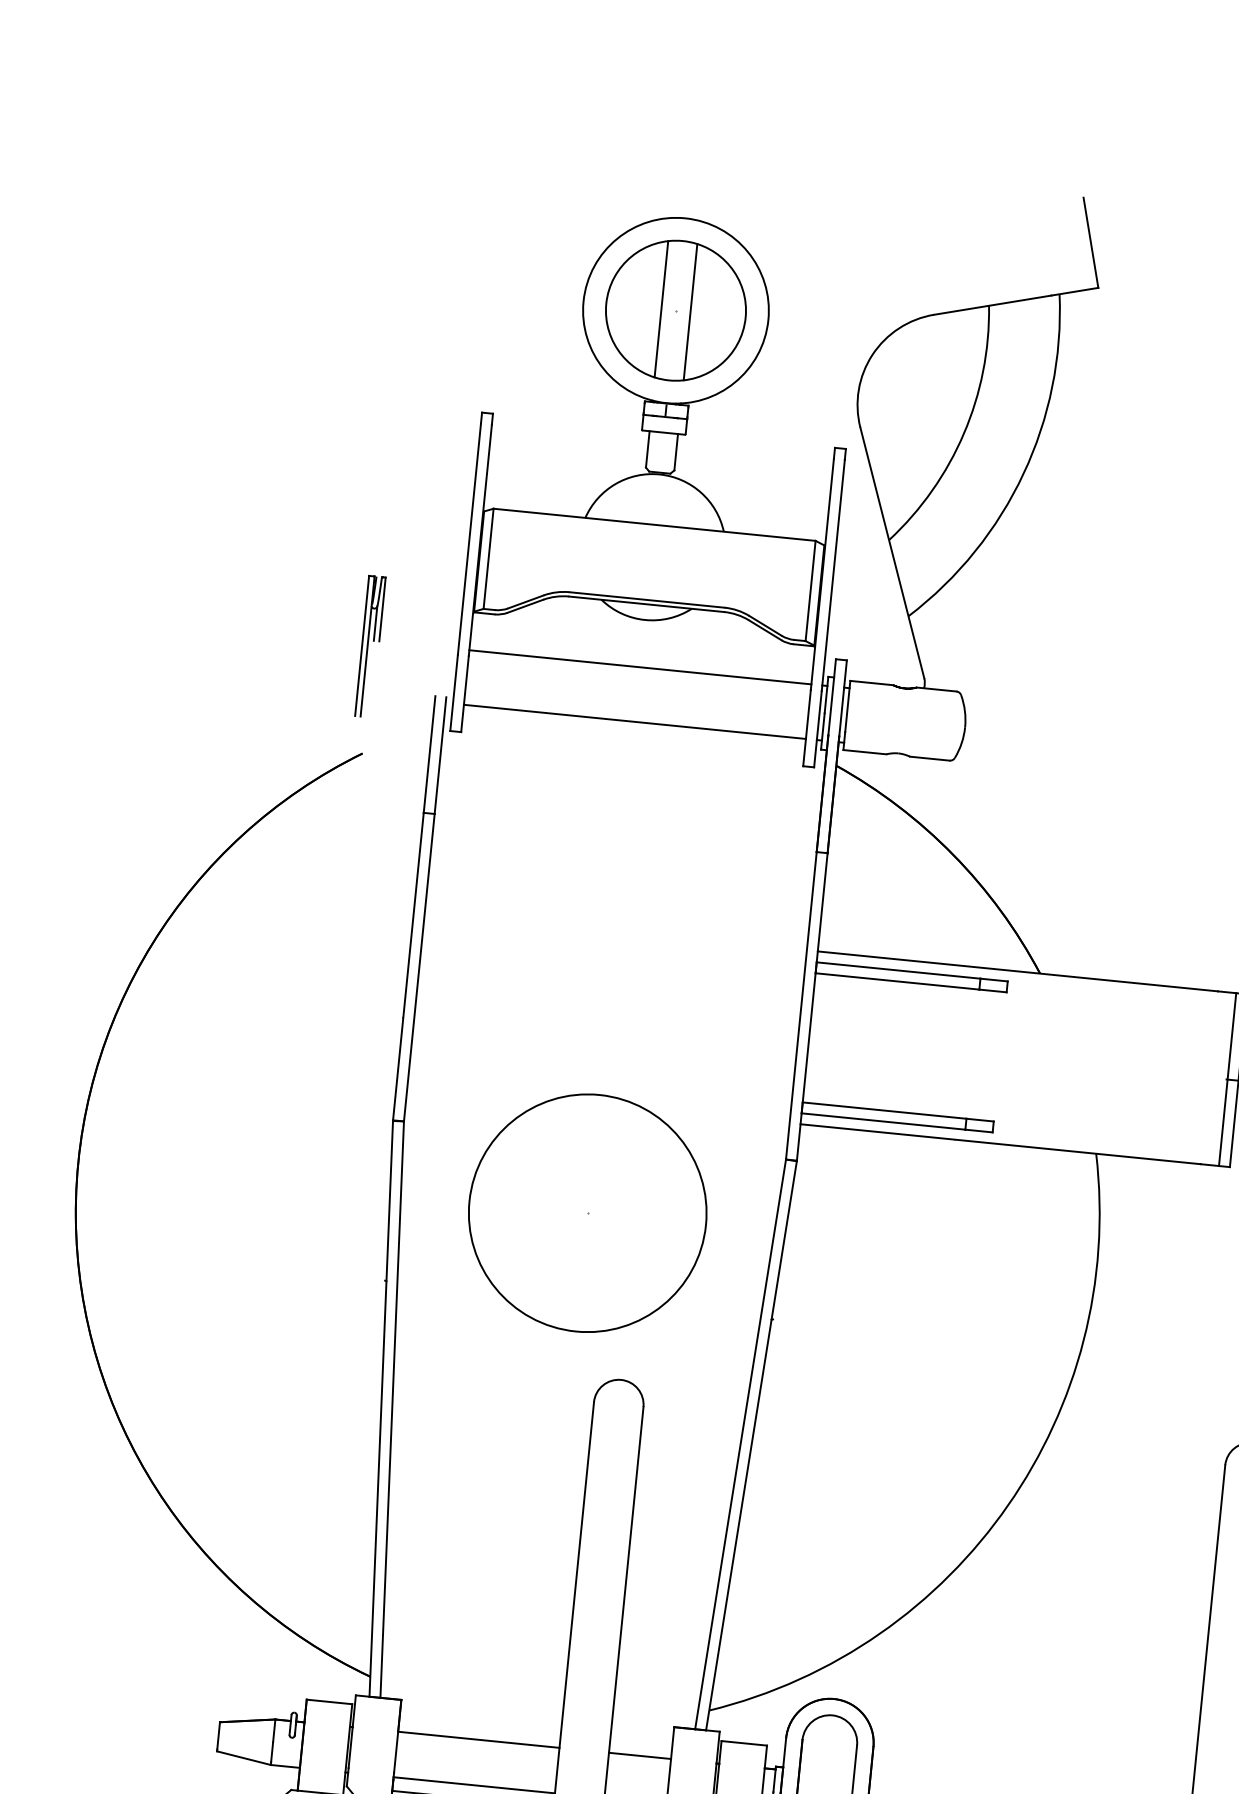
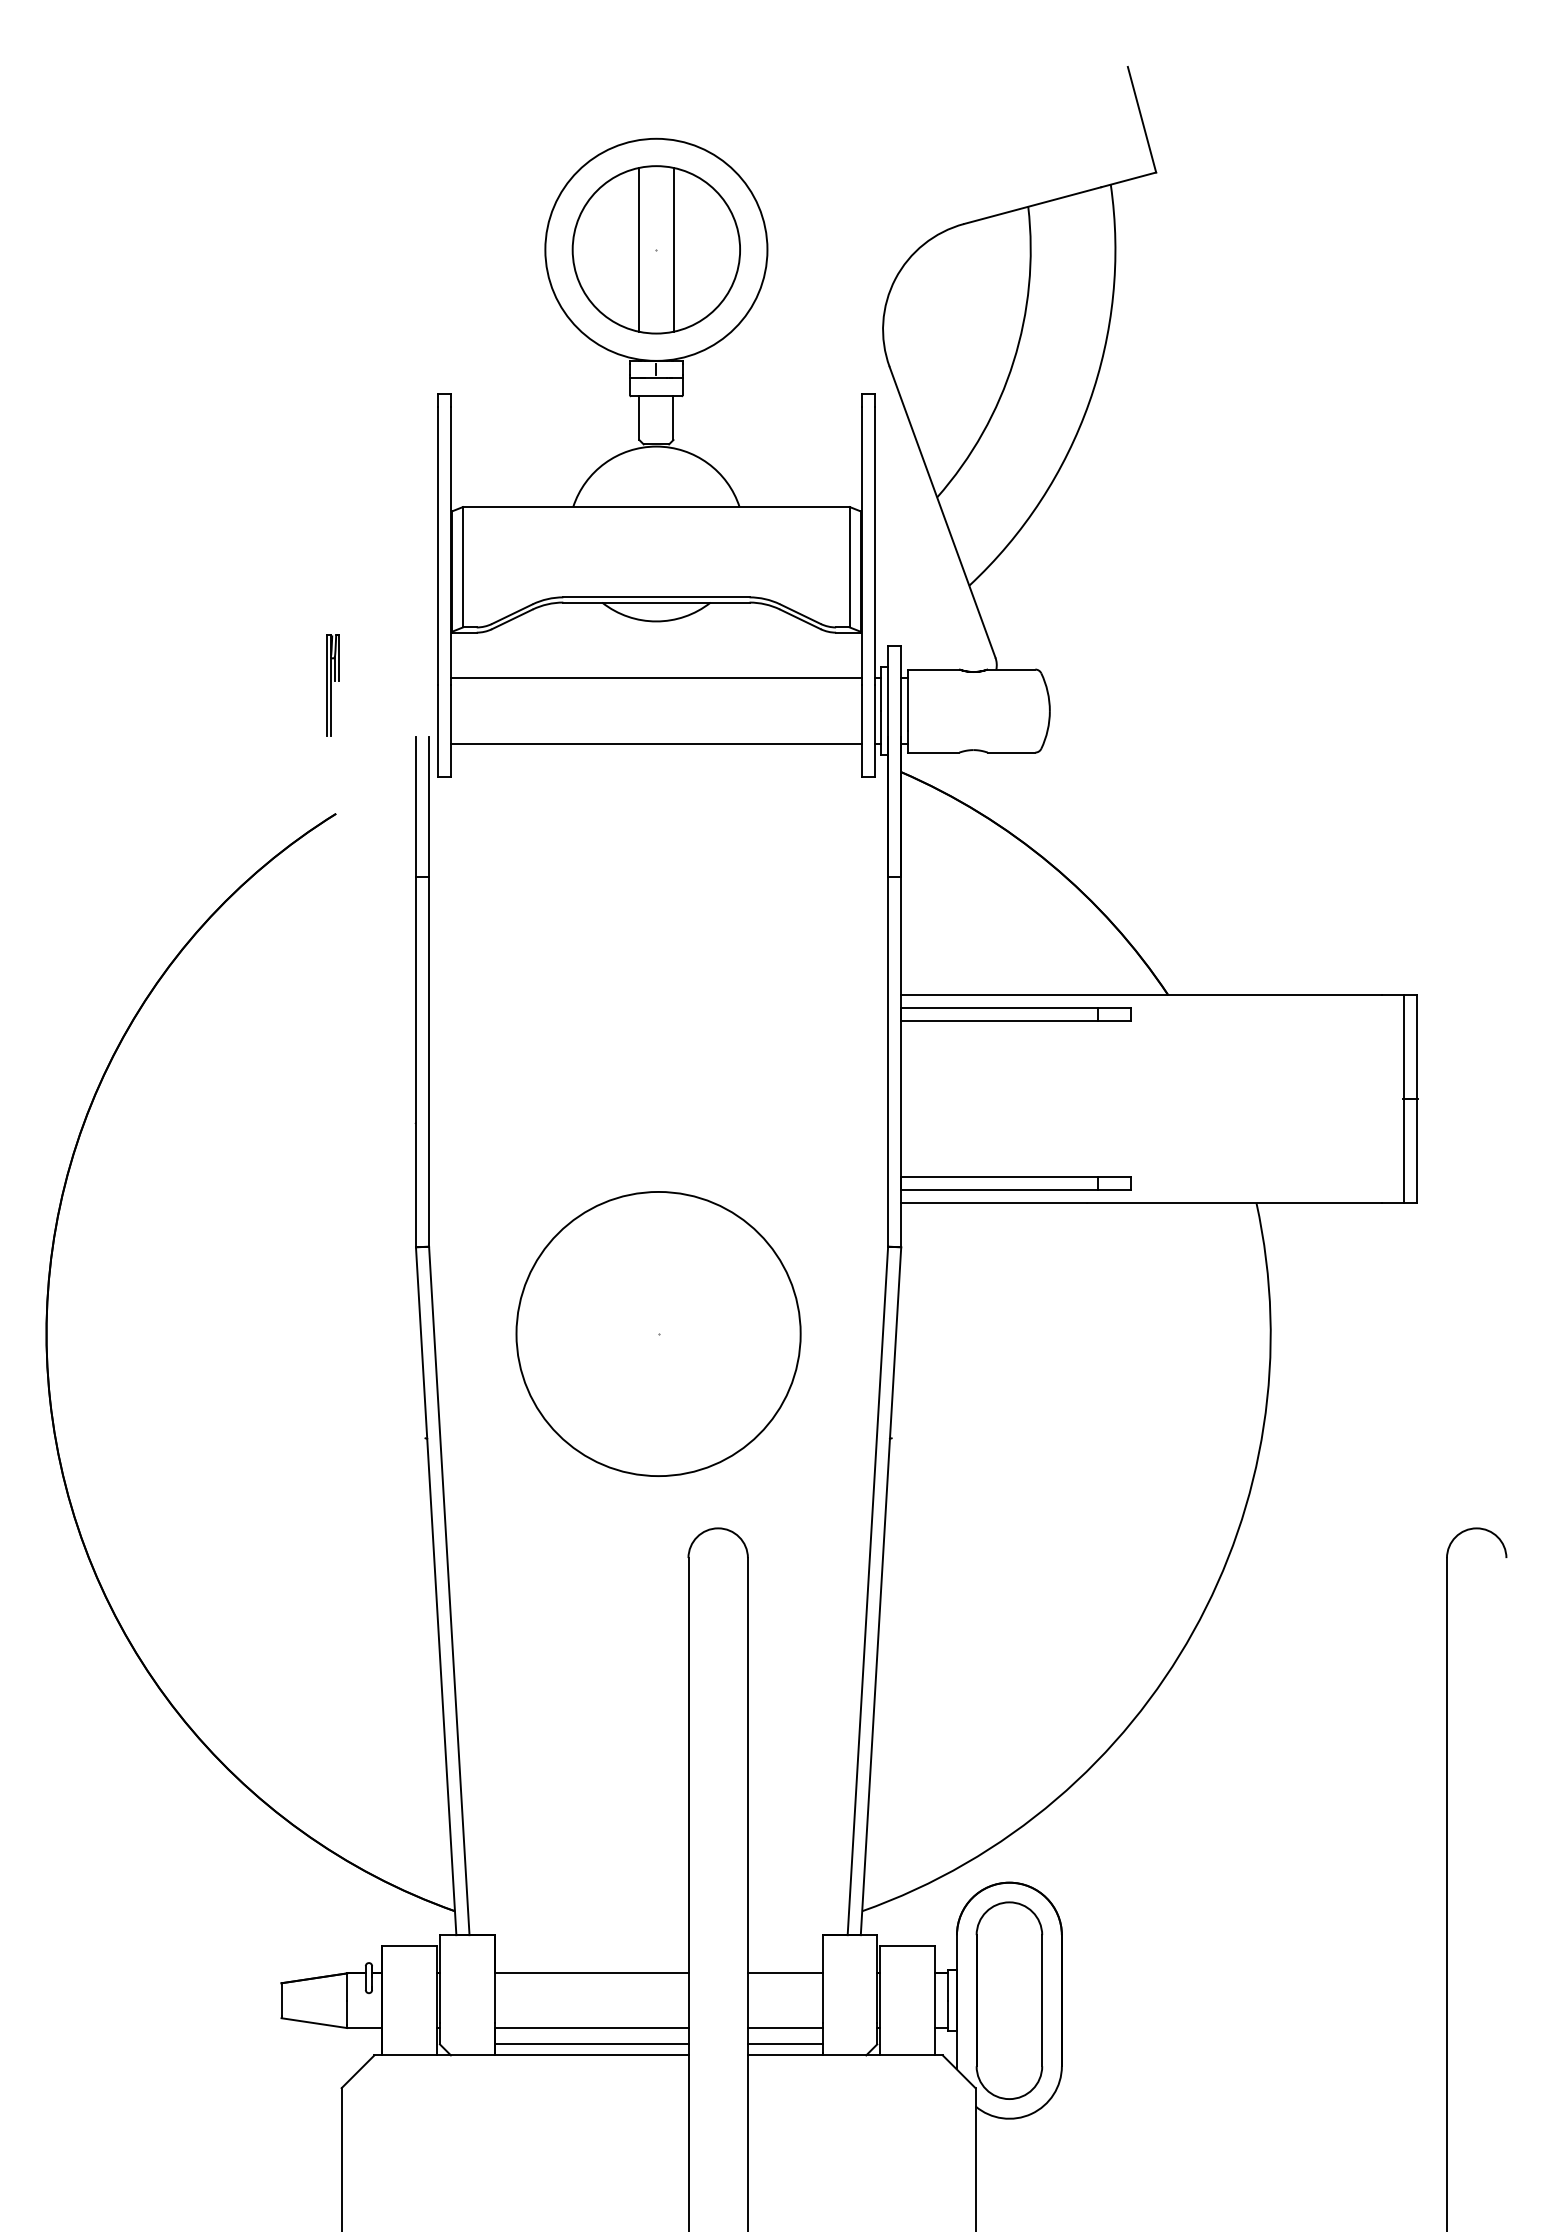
part: (370, 646) -> (332, 685), size x0.6

